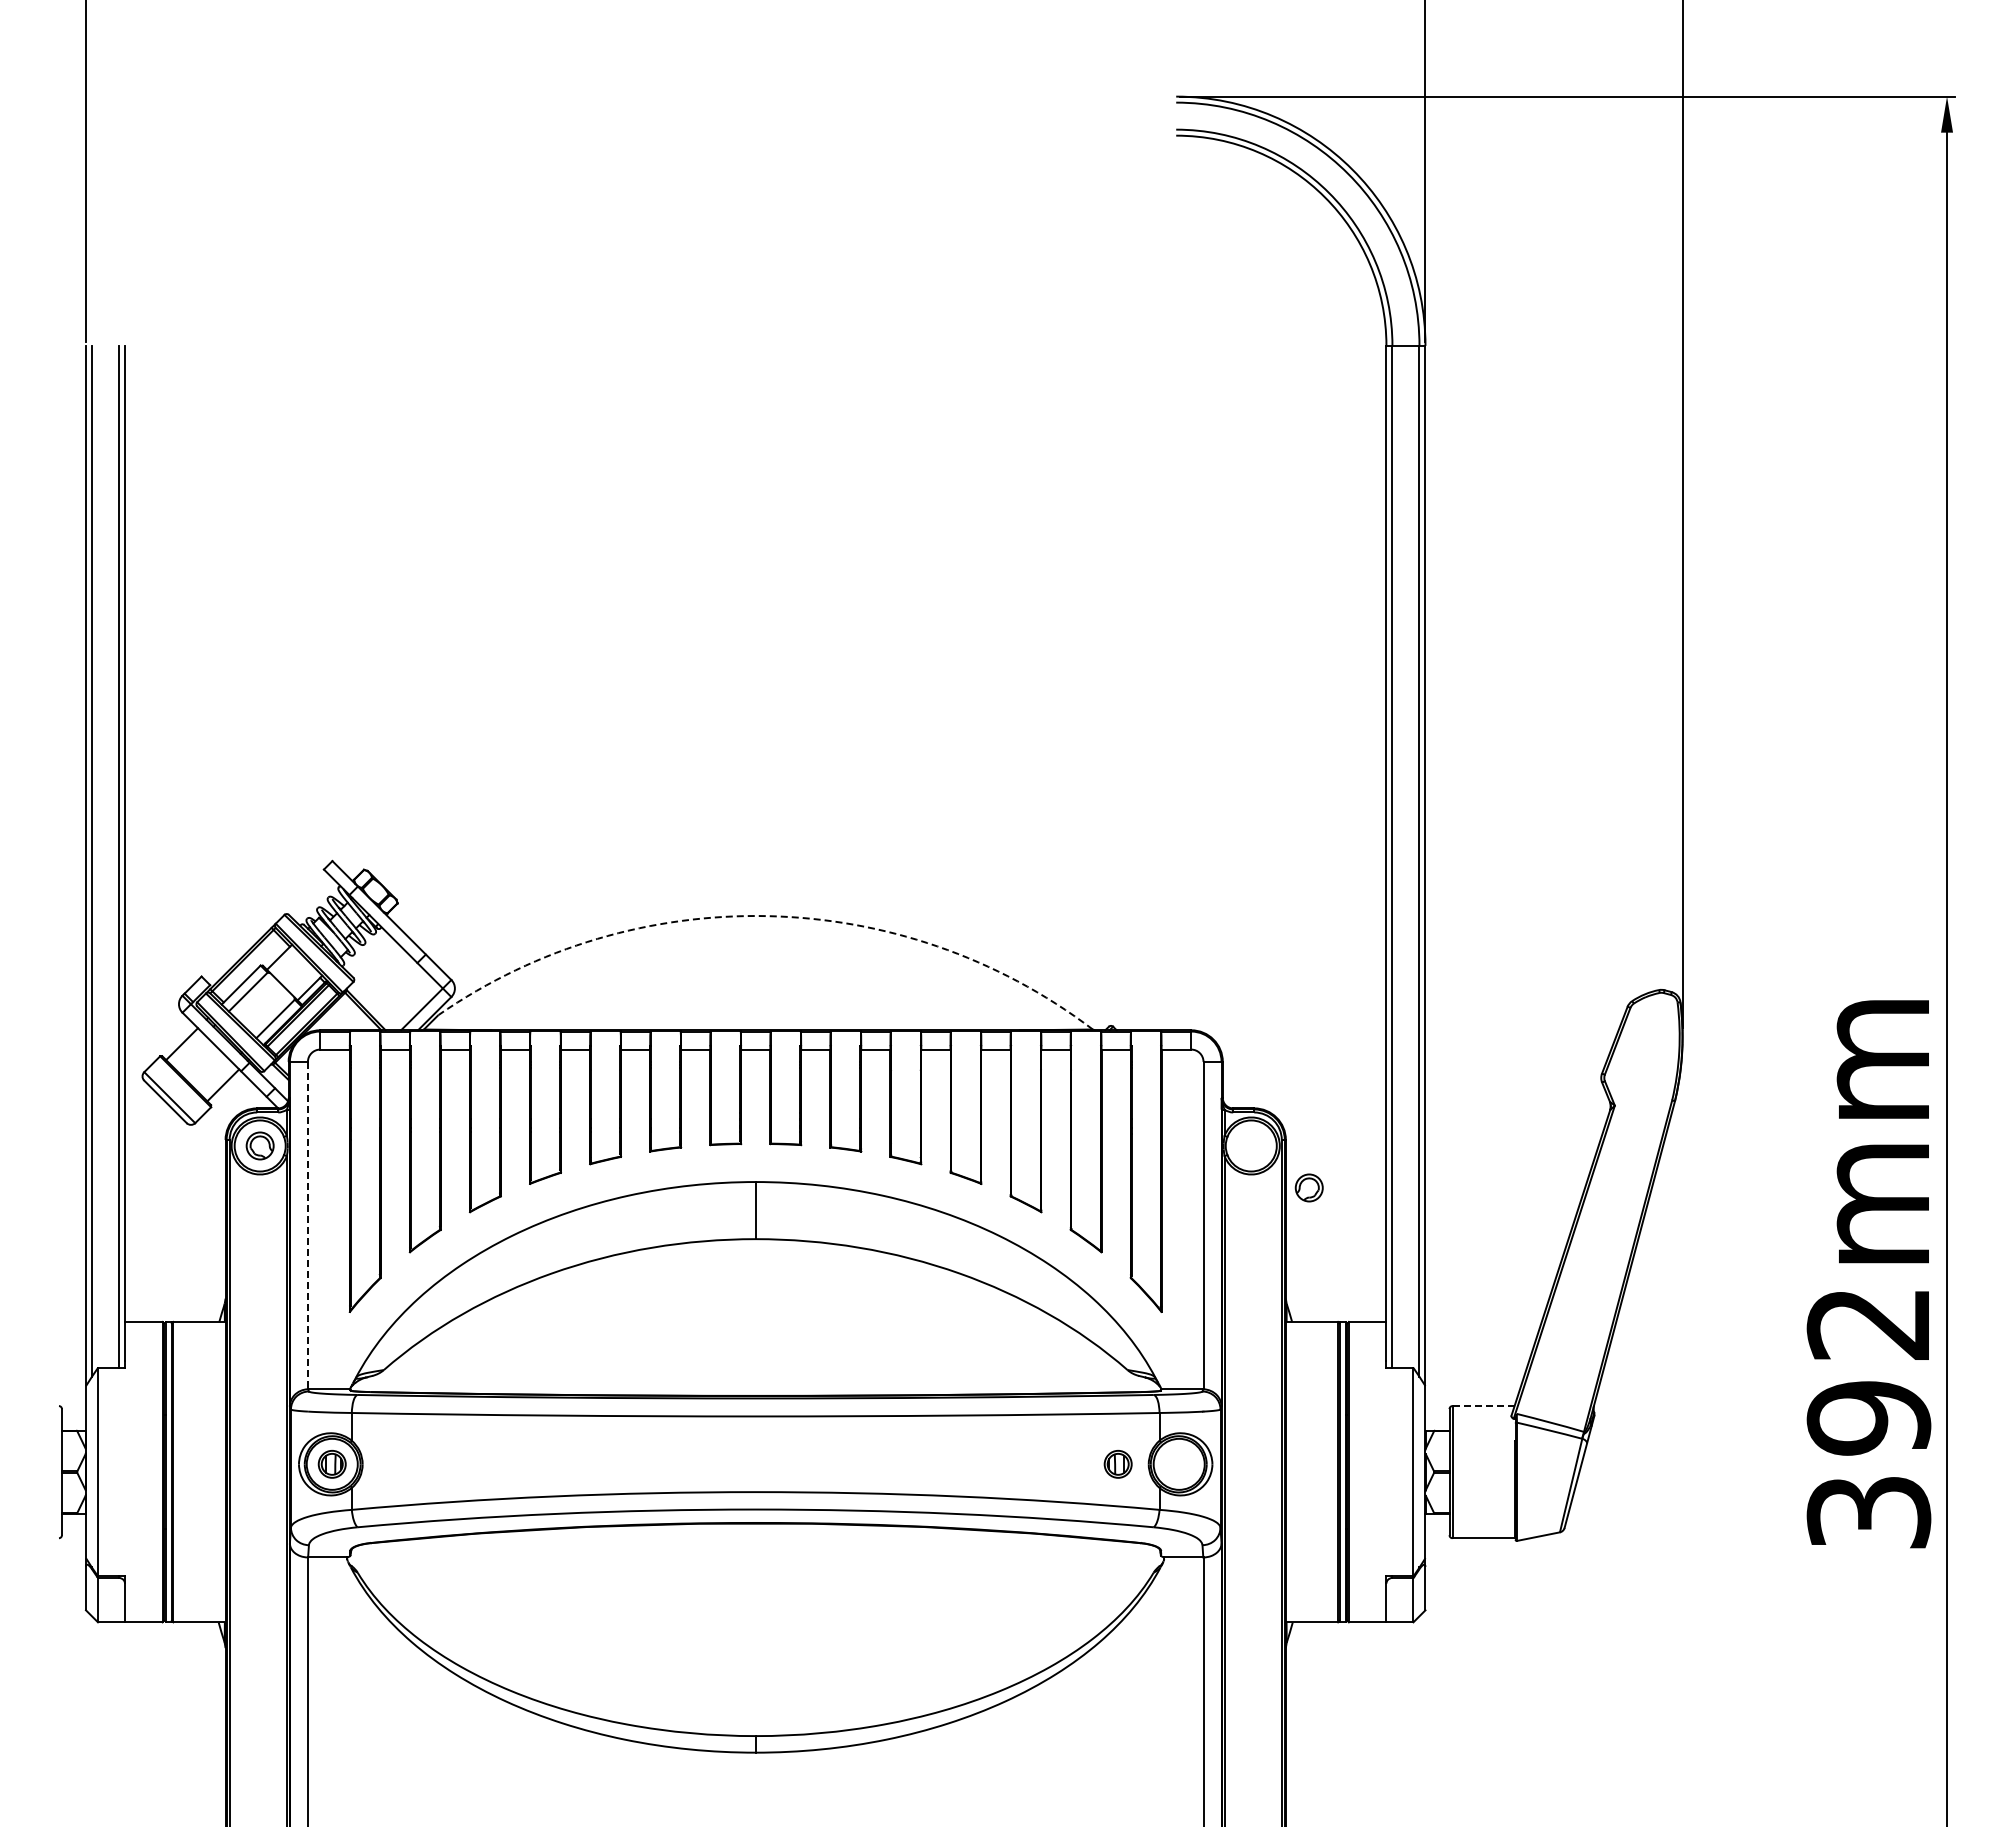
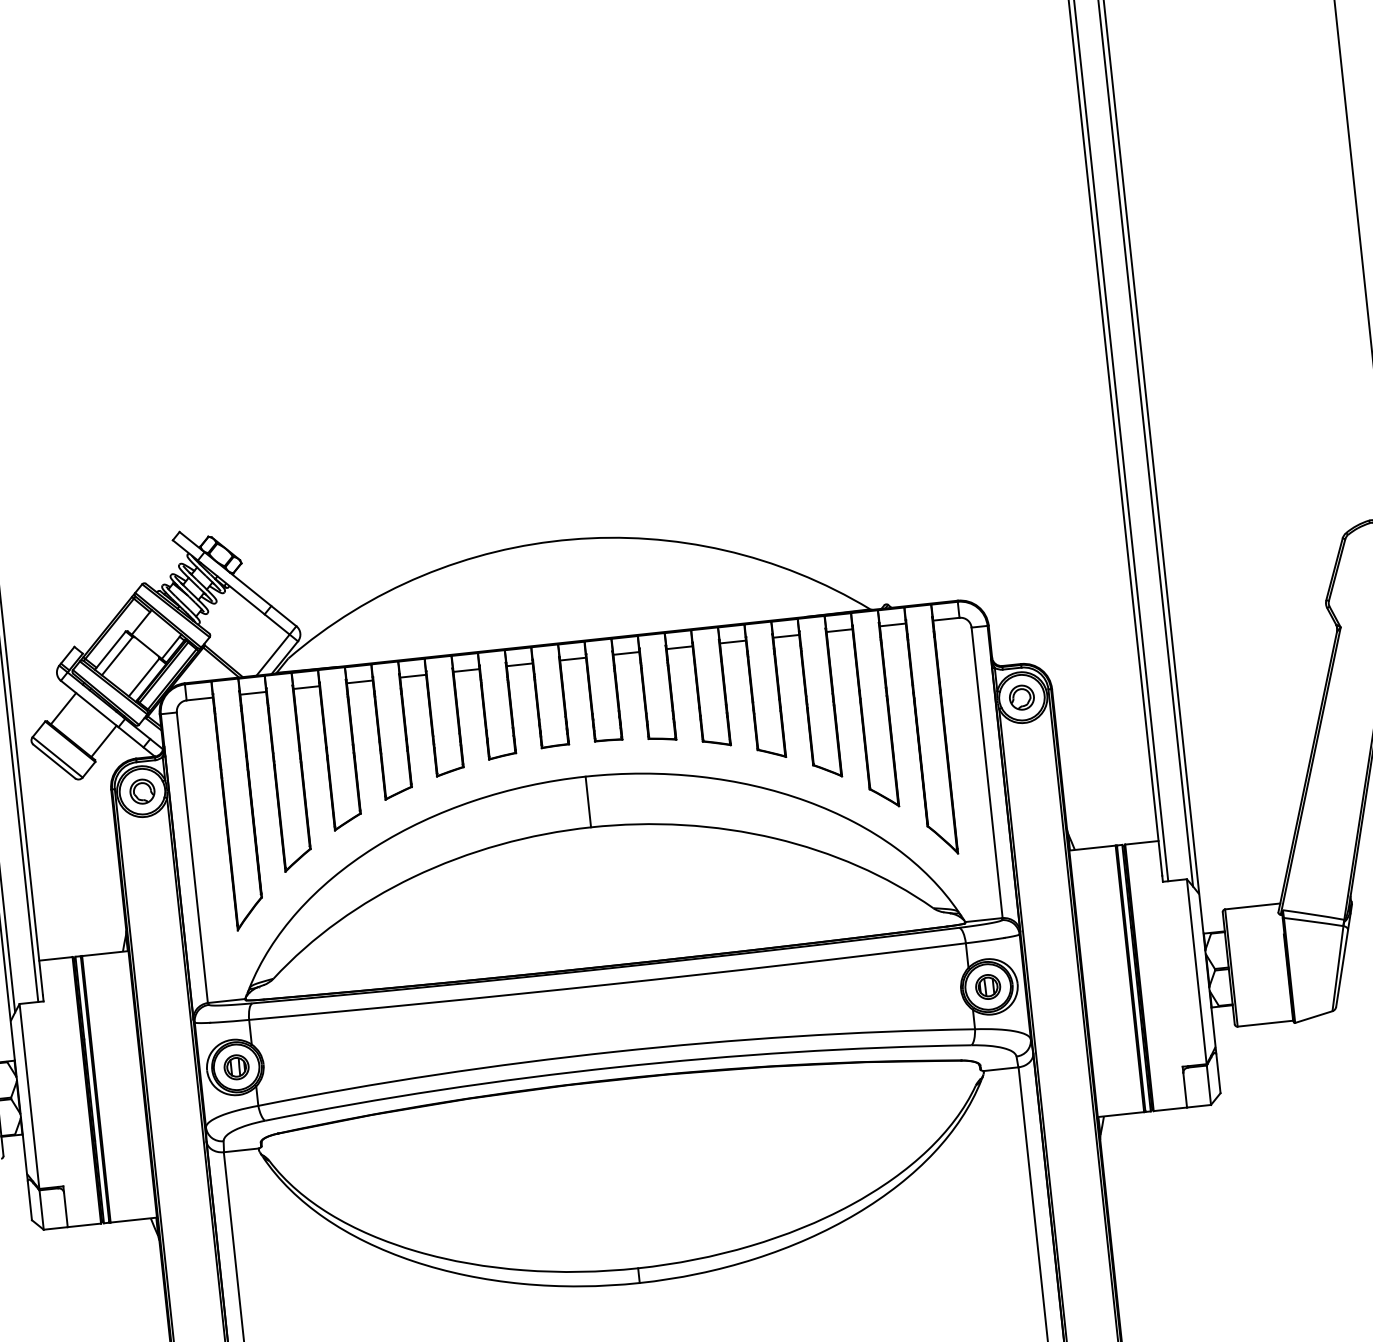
arc: (768, 916) -> (571, 539), dashed -> solid
part: (1308, 1187) -> (1021, 697), moved
line: (307, 1225) -> (192, 857), dashed -> solid
line: (1483, 1406) -> (1252, 906), dashed -> solid
part: (1117, 1464) -> (987, 987), moved

